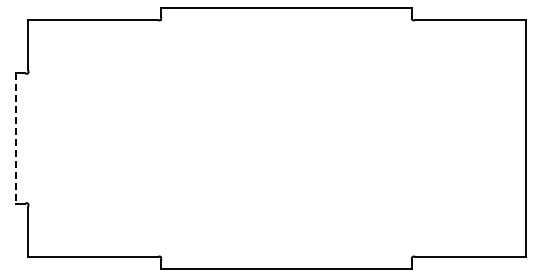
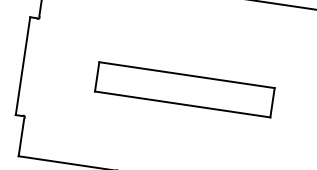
line: (16, 138) -> (23, 66), dashed -> solid
part: (232, 138) -> (184, 90), added

